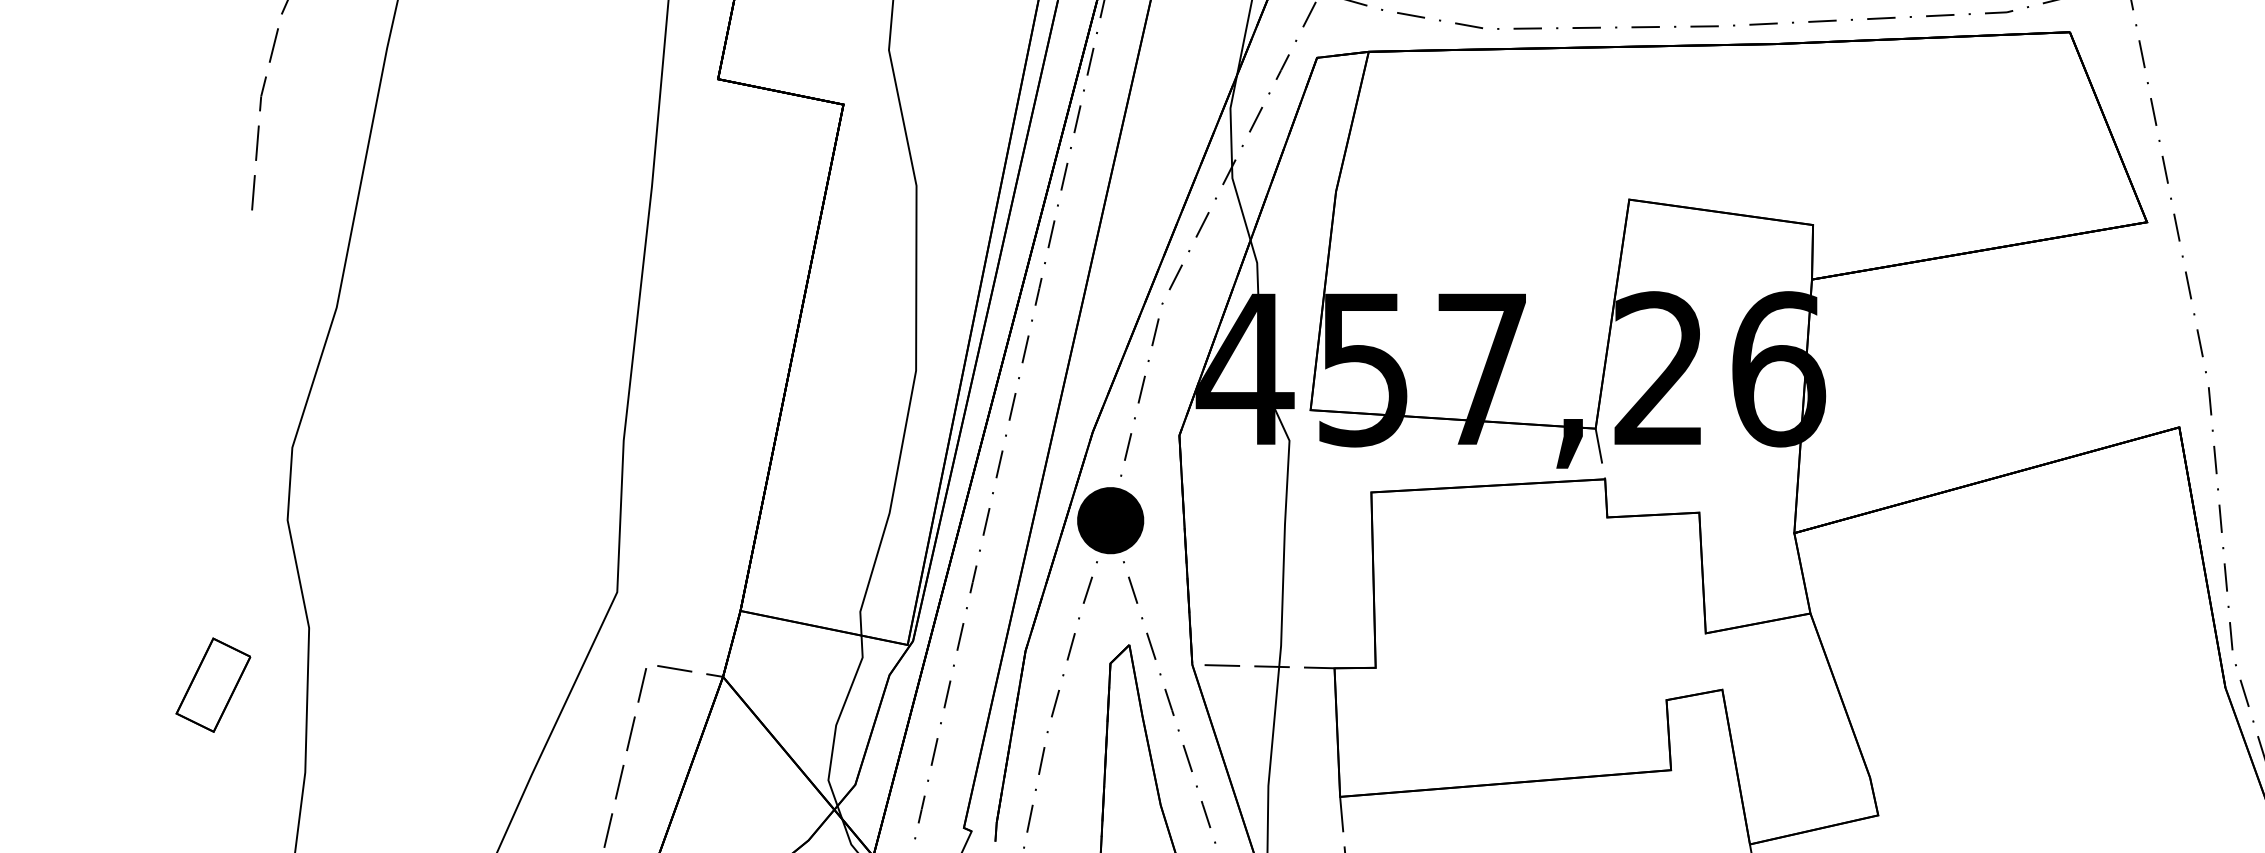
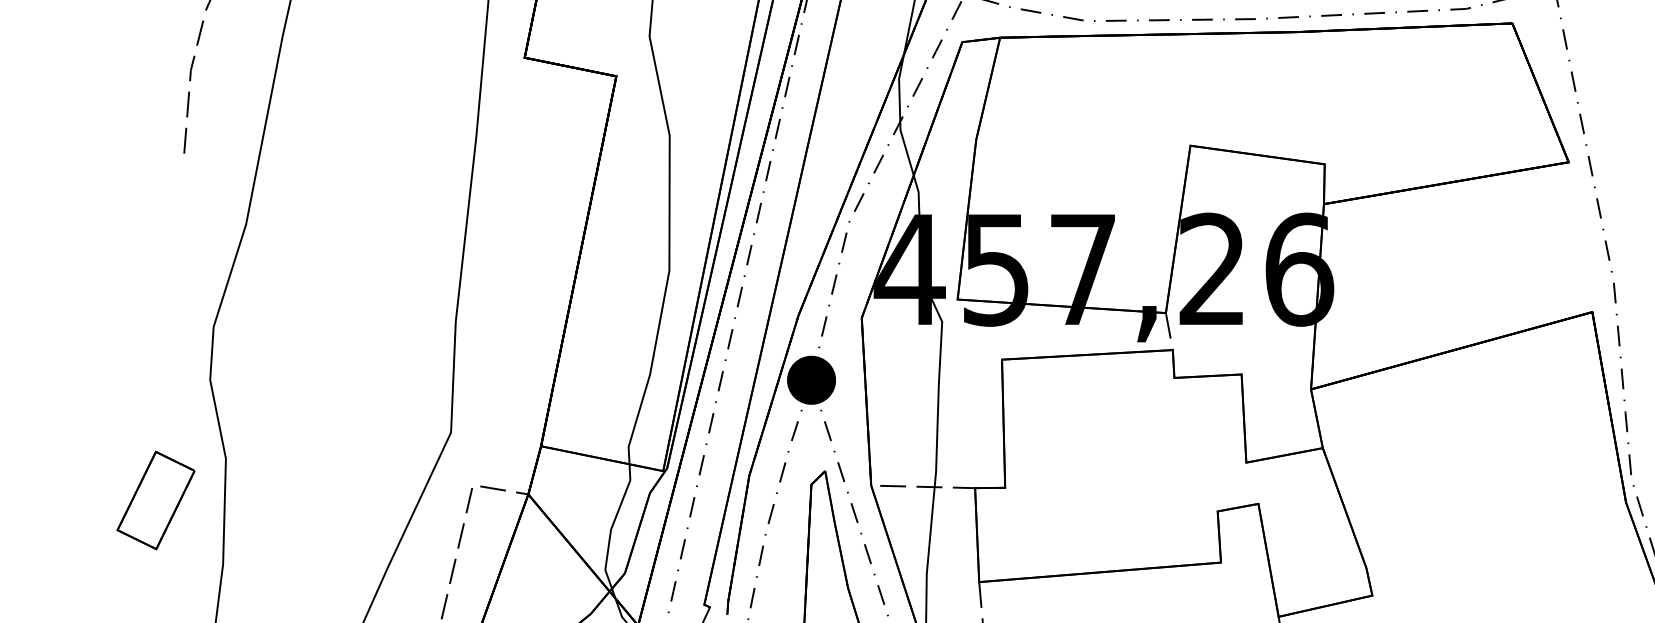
part: (212, 685) -> (155, 500), size x1.43

